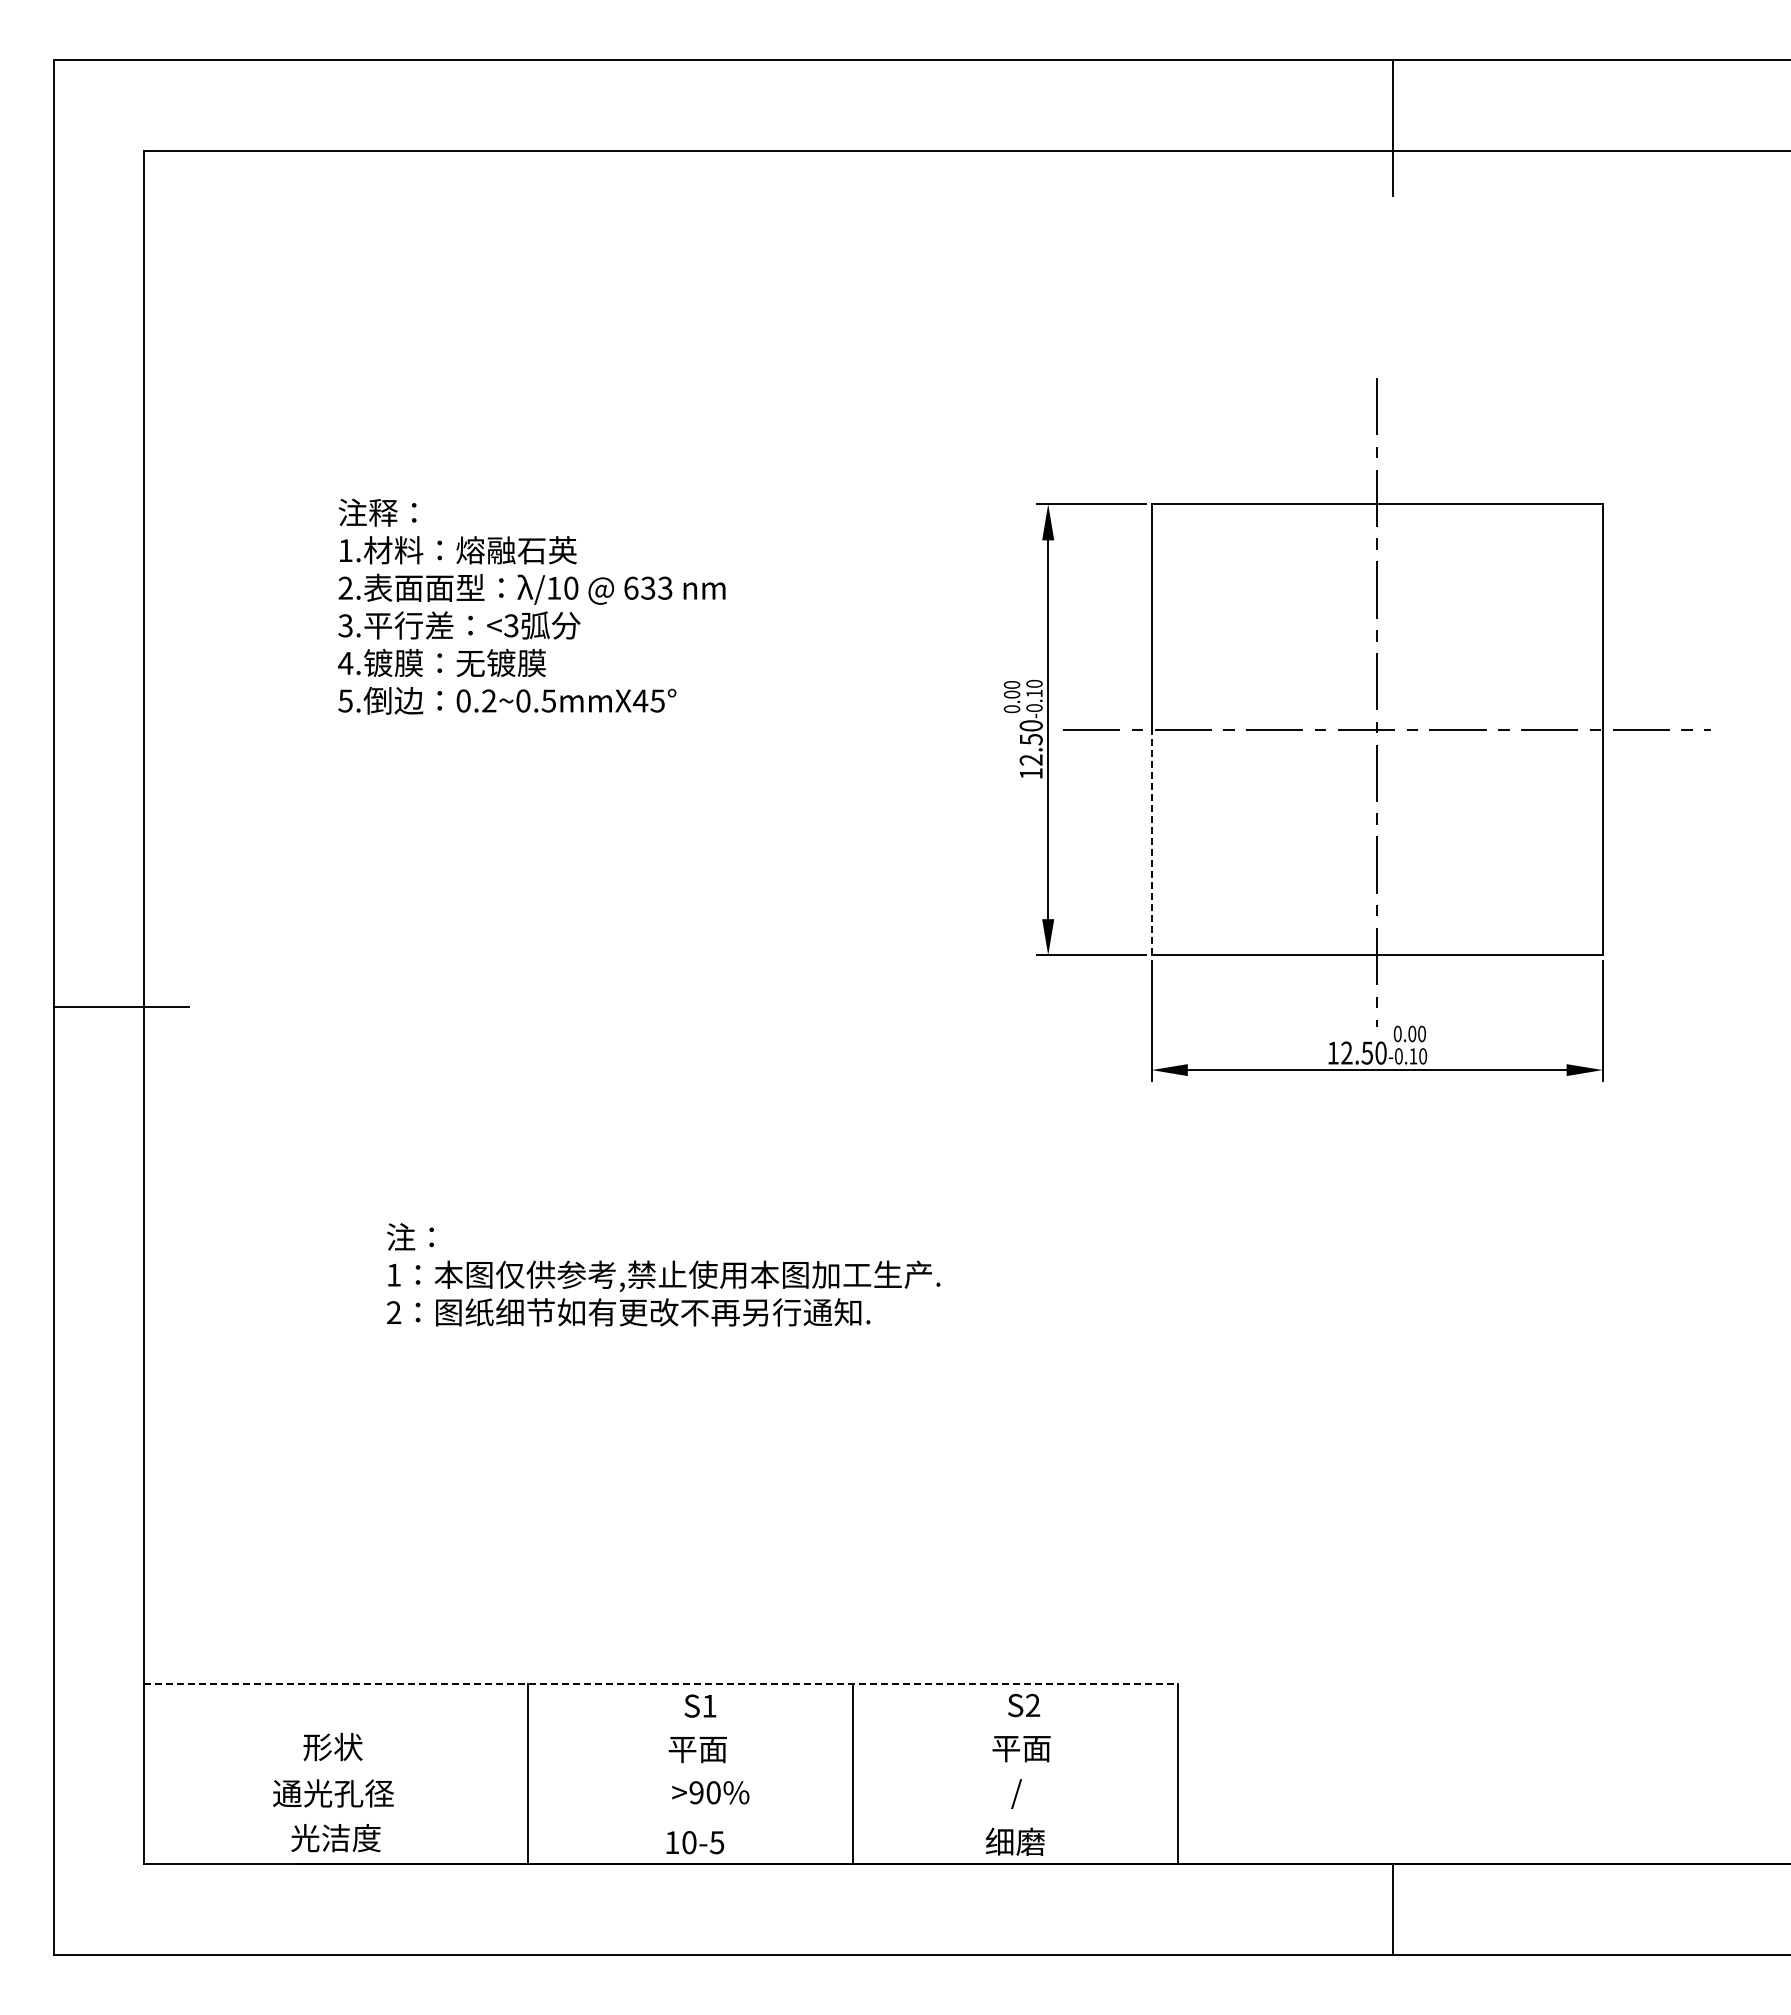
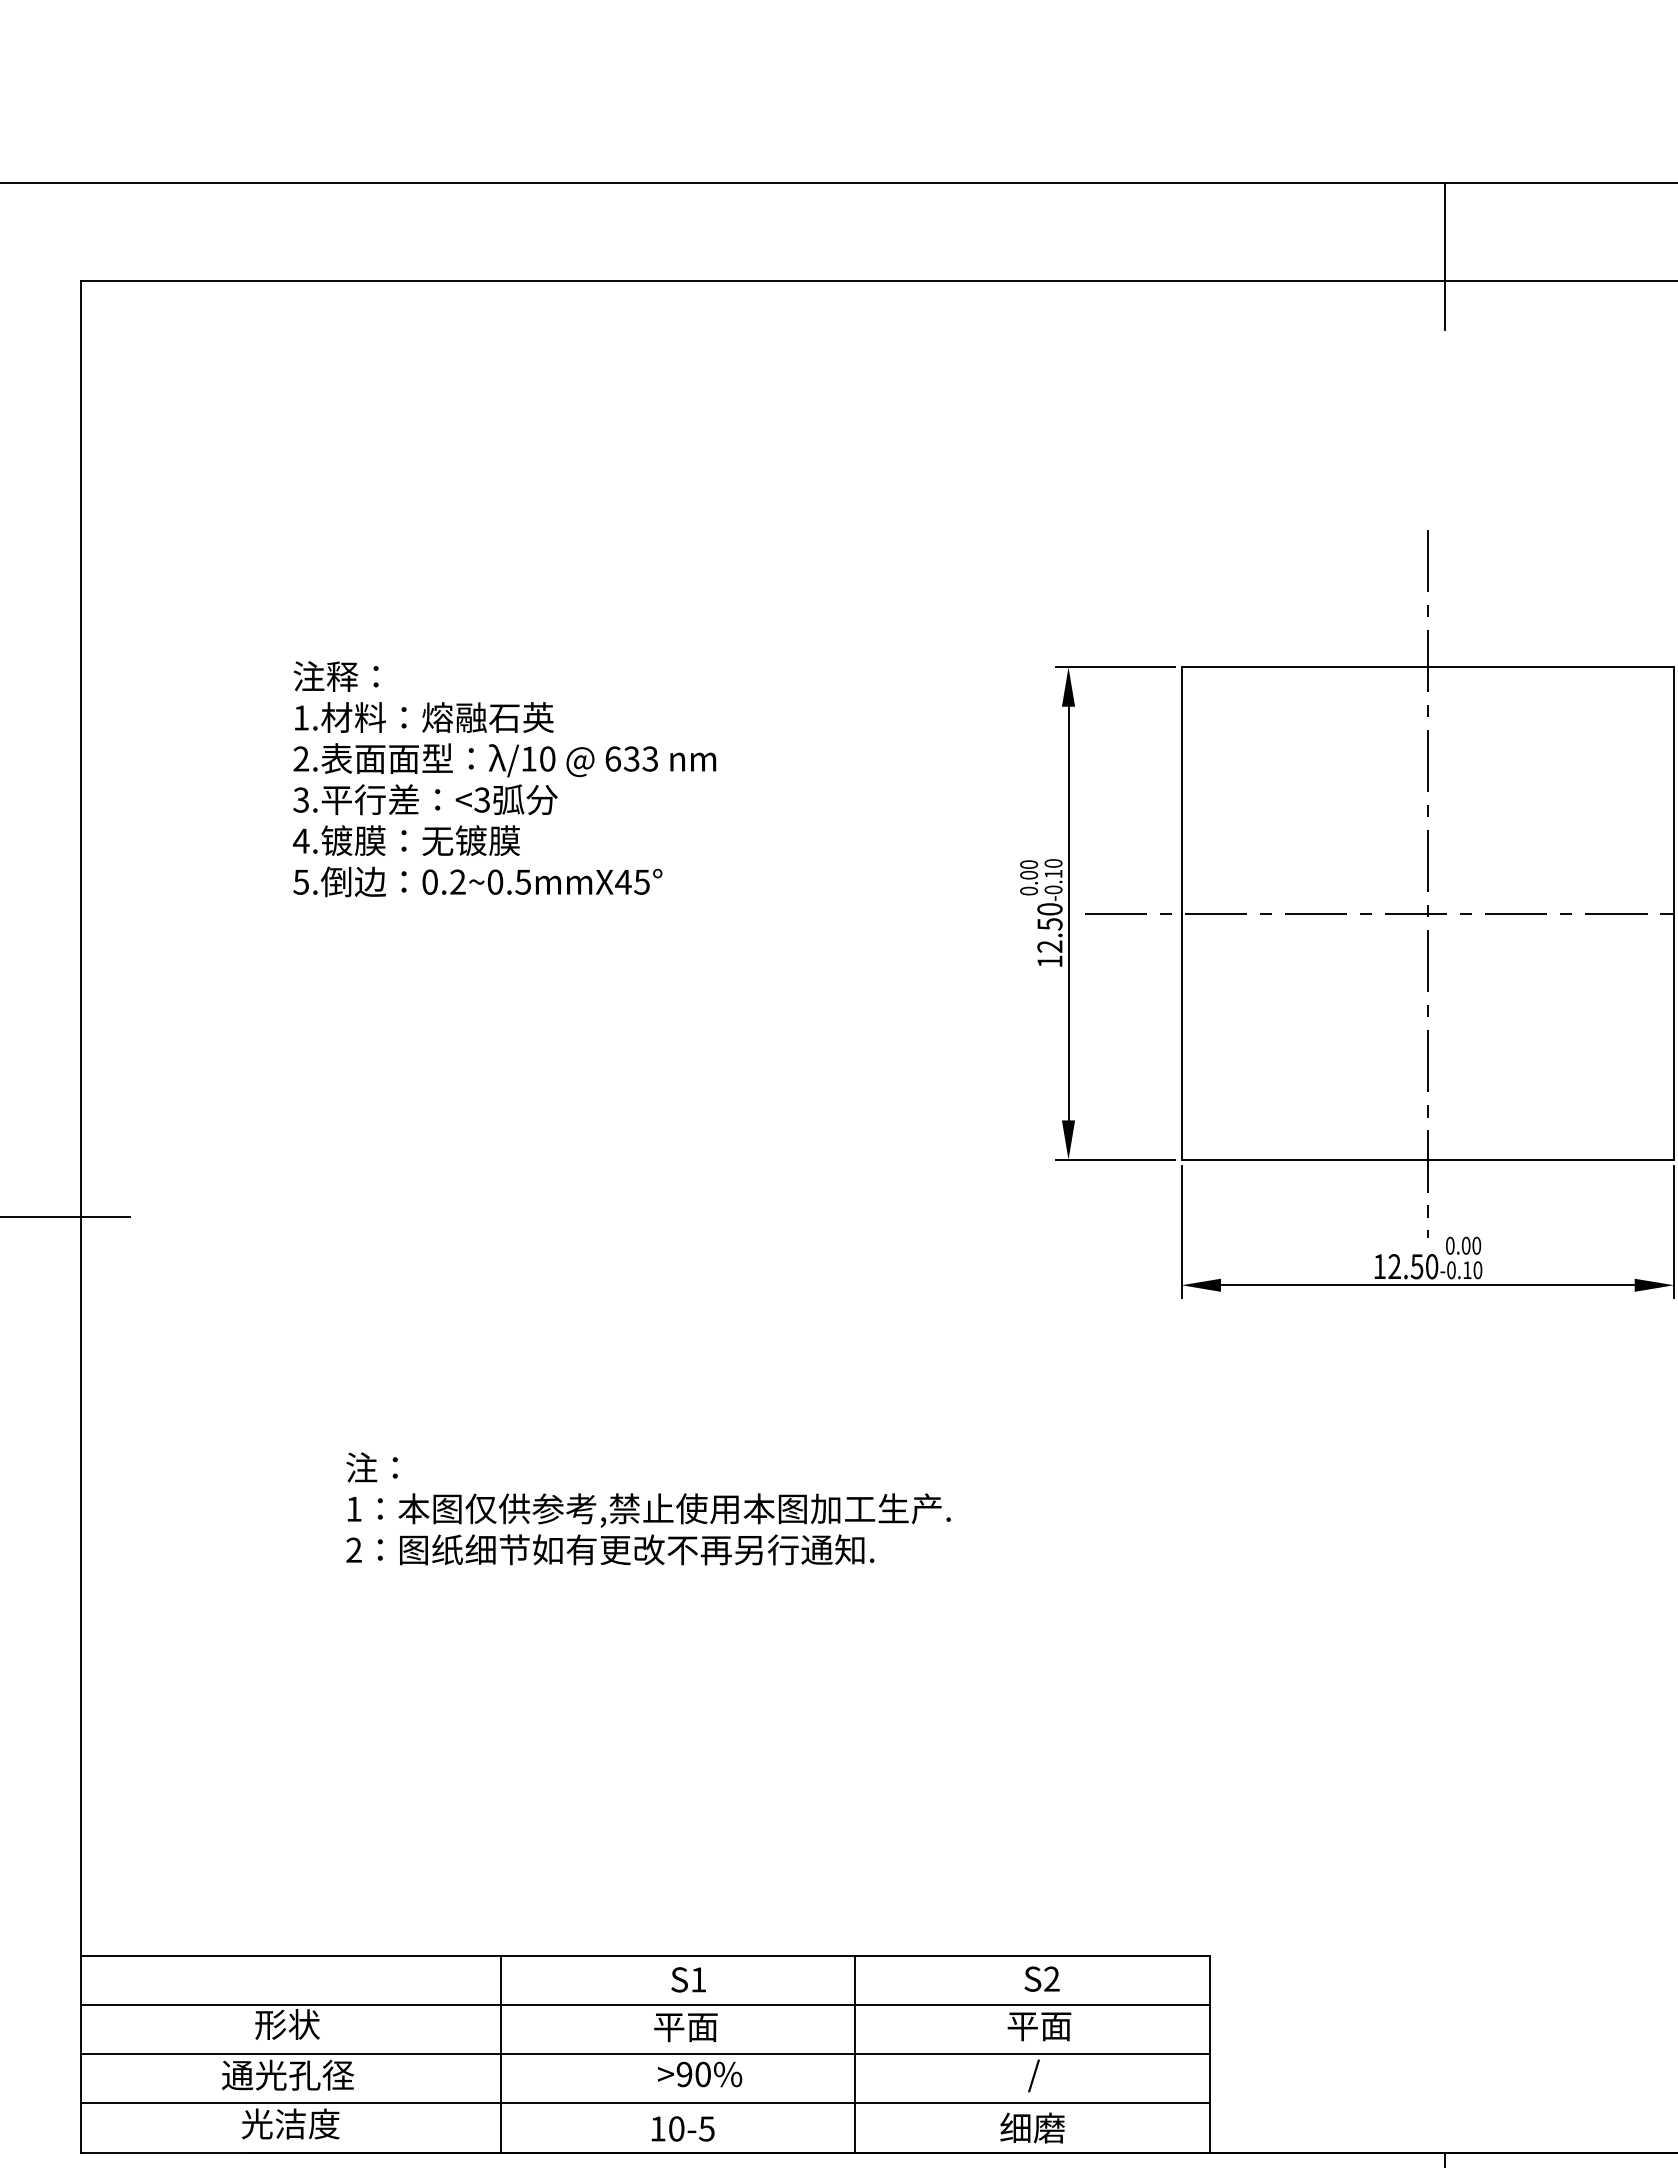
line: (1151, 842) -> (1181, 1036), dashed -> solid
line: (661, 1683) -> (646, 1955), dashed -> solid
line: (660, 1729) -> (645, 2005), added
line: (660, 1774) -> (645, 2054), added
line: (660, 1819) -> (645, 2103), added

